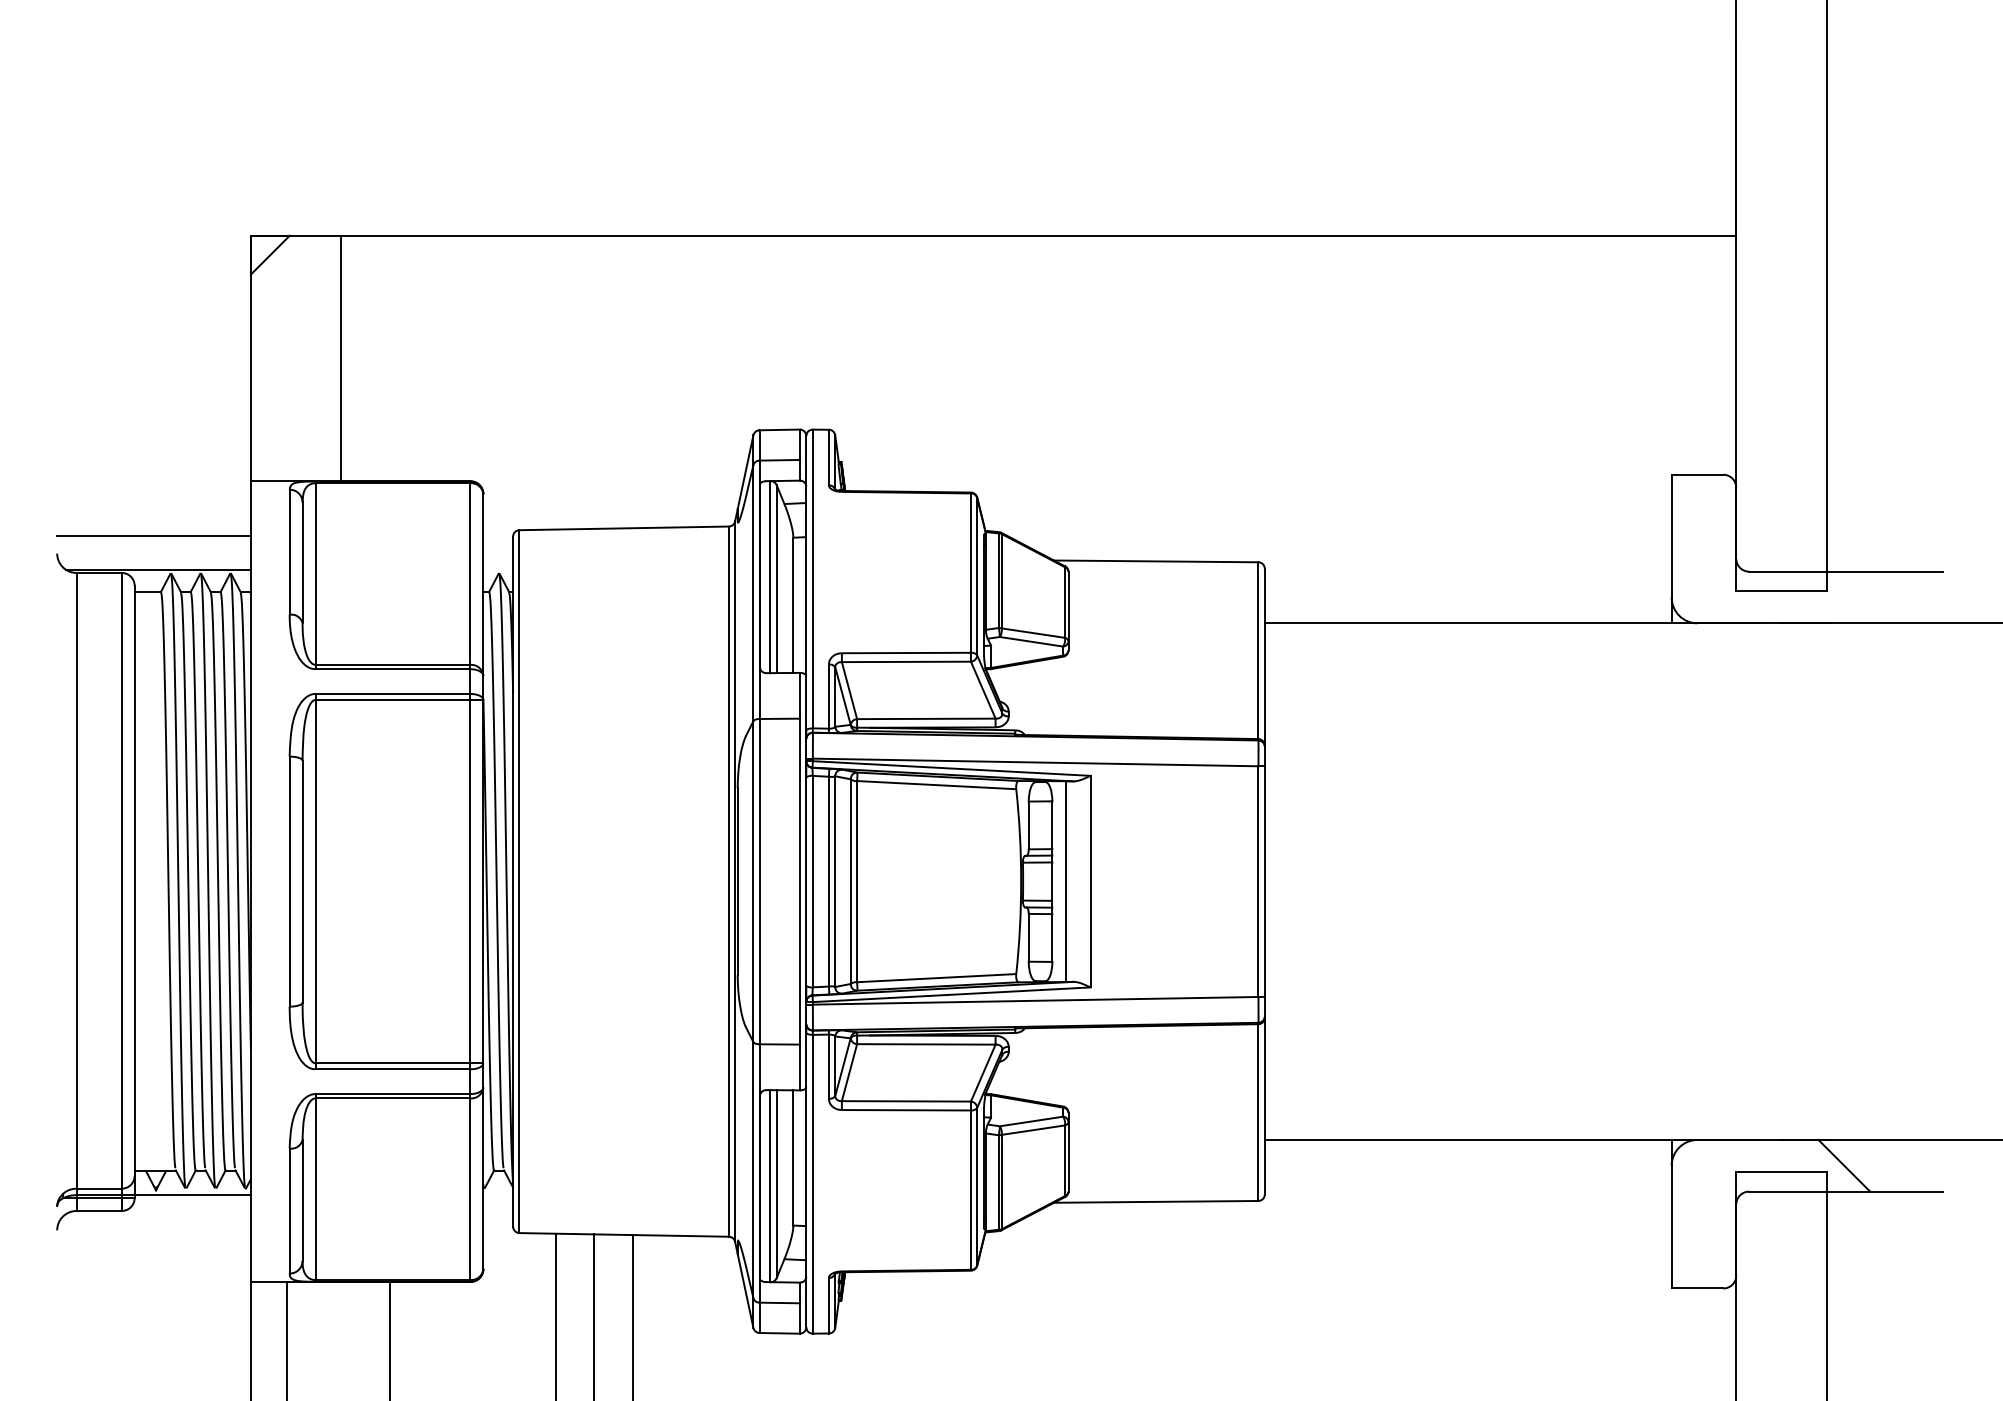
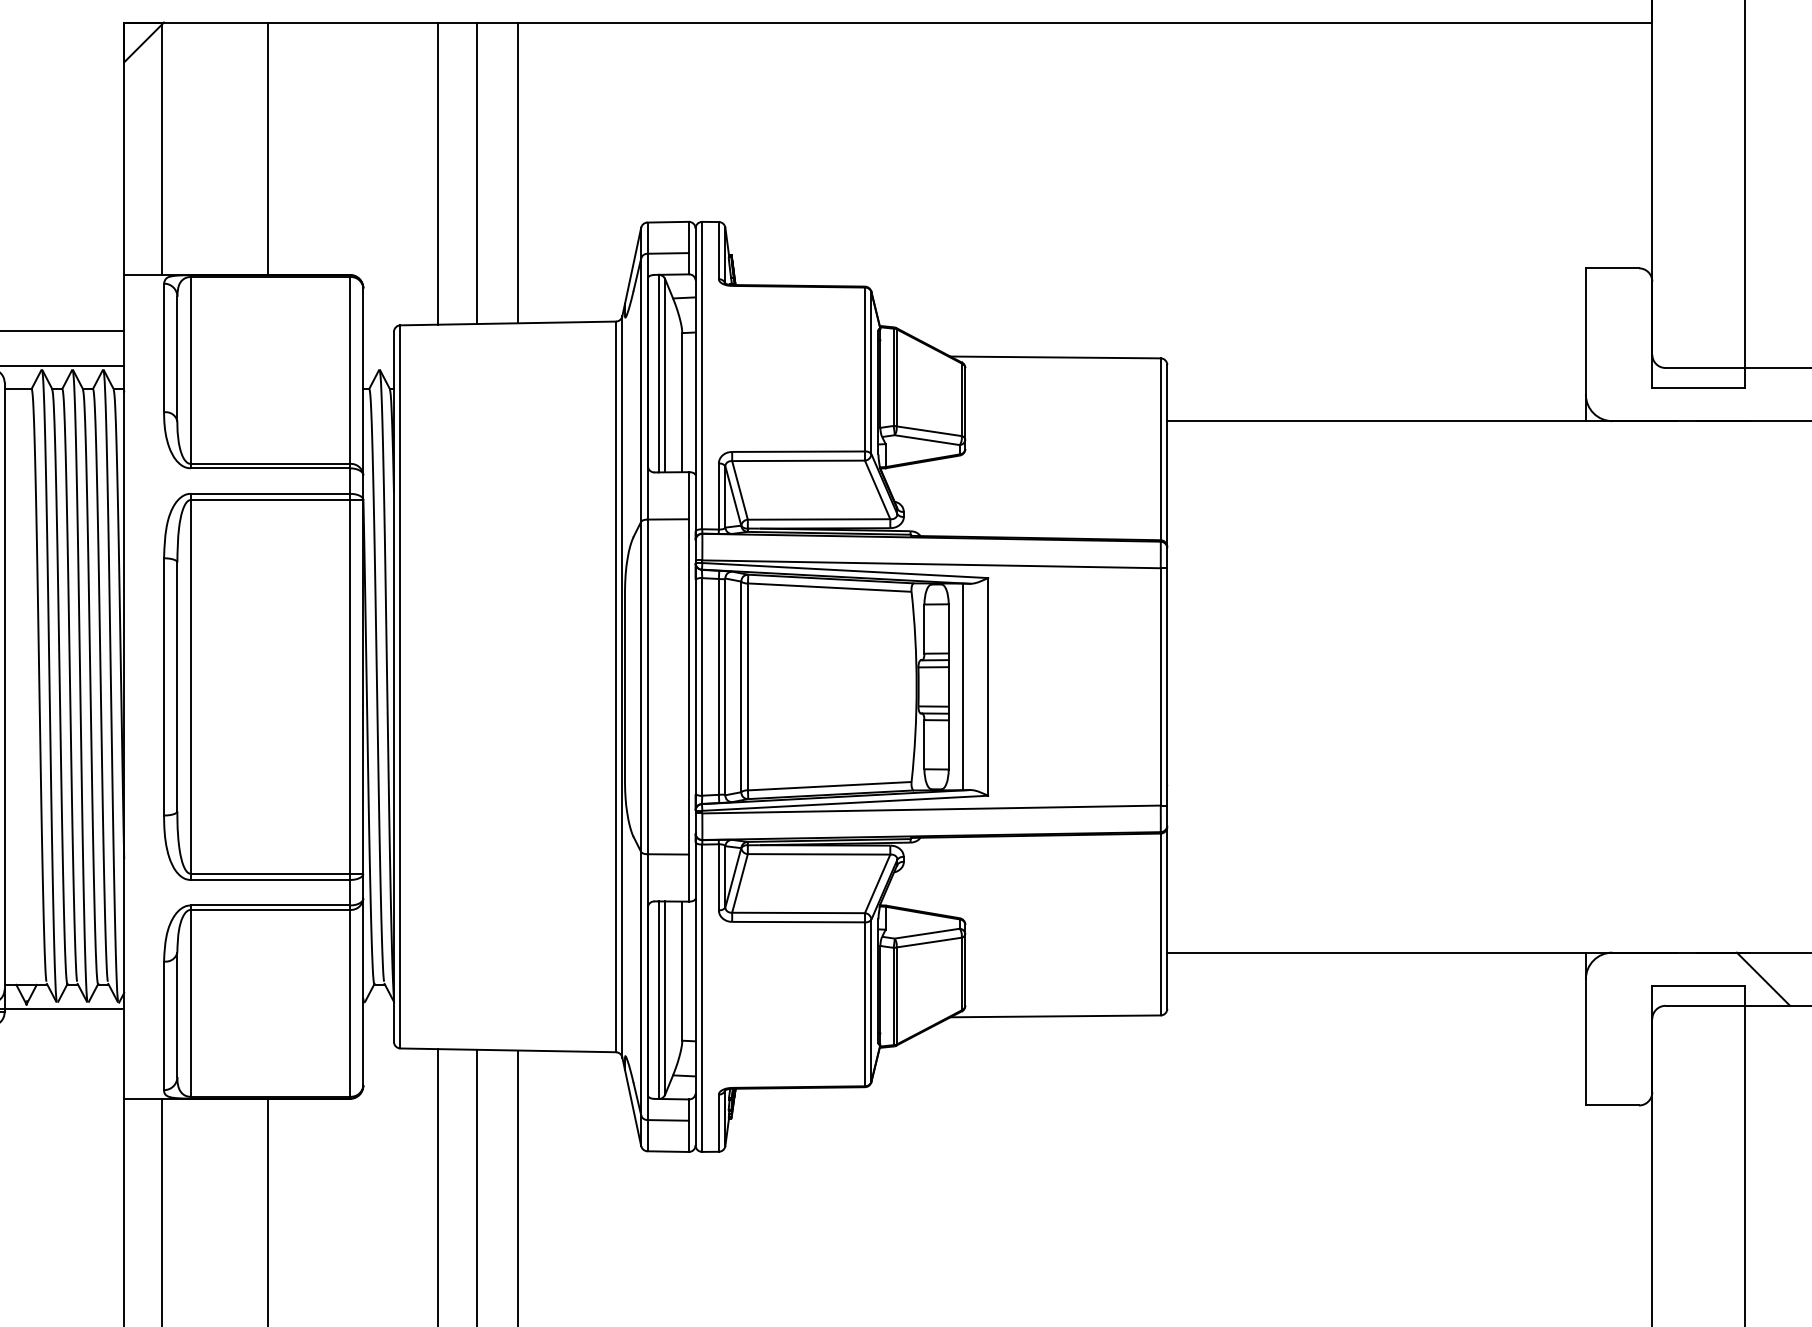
line: (341, 358) -> (267, 148), moved
line: (287, 359) -> (161, 149), added
line: (593, 381) -> (476, 172), added
line: (633, 381) -> (517, 172), added
line: (555, 382) -> (437, 173), added

